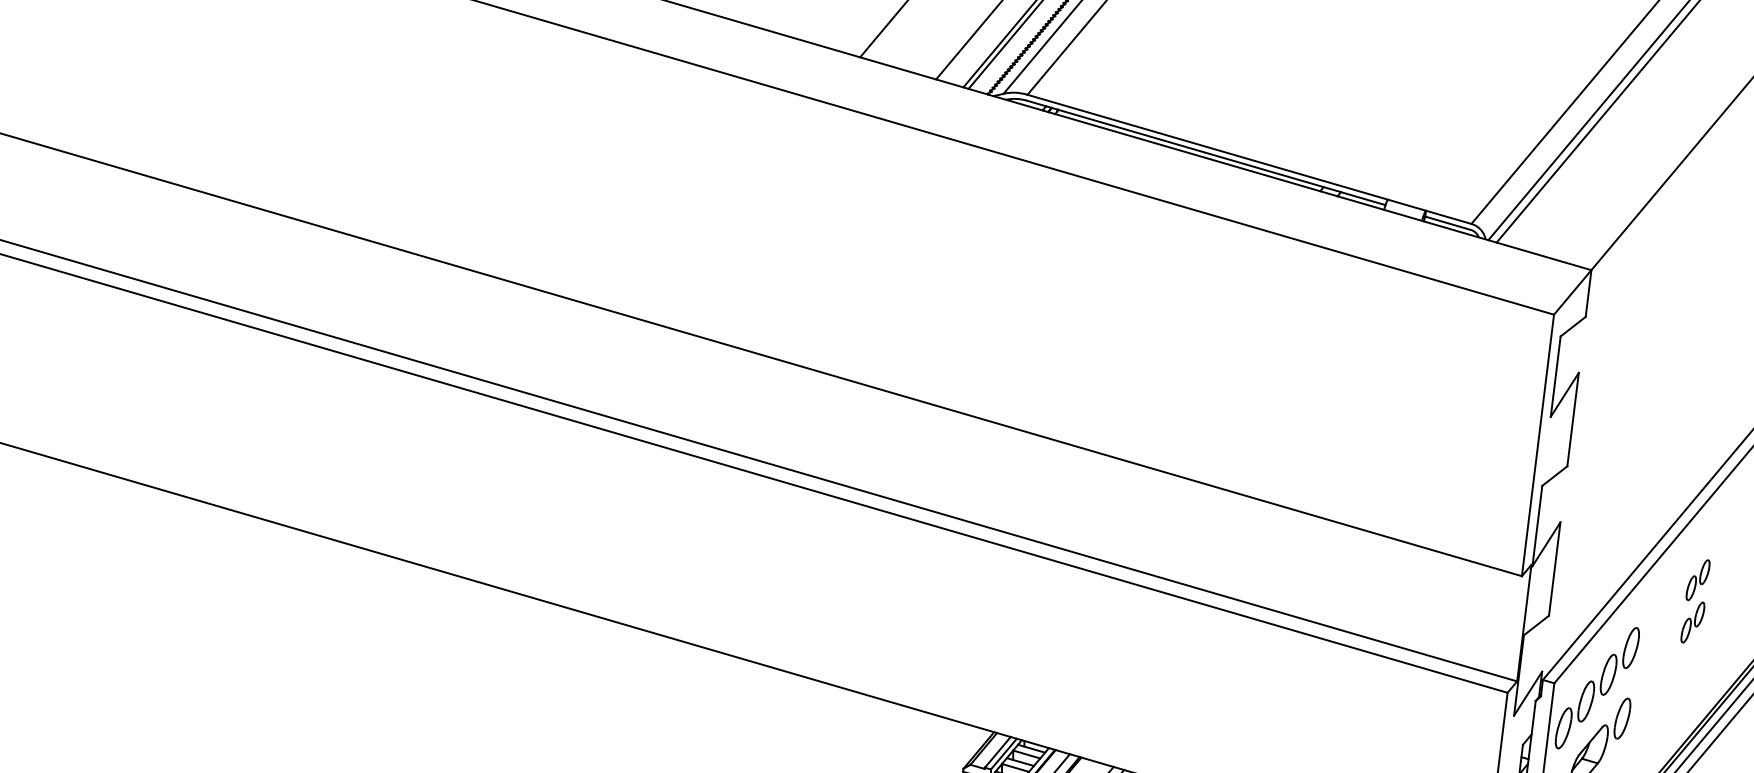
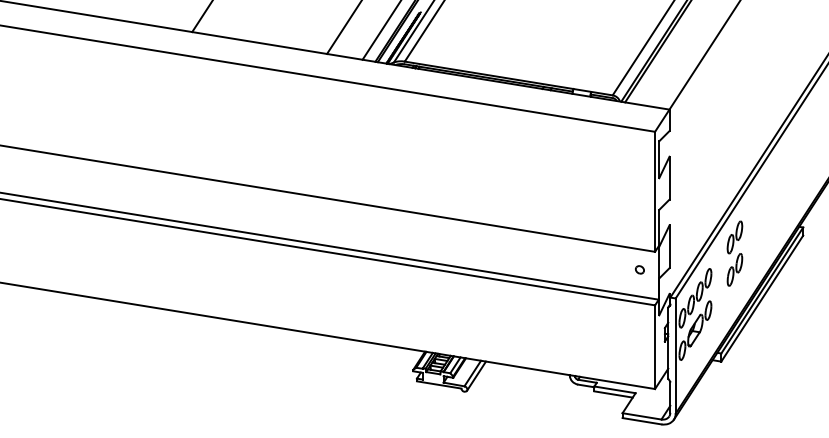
part: (1694, 601) -> (734, 253), size x1.67
part: (1483, 610) -> (639, 269), added

